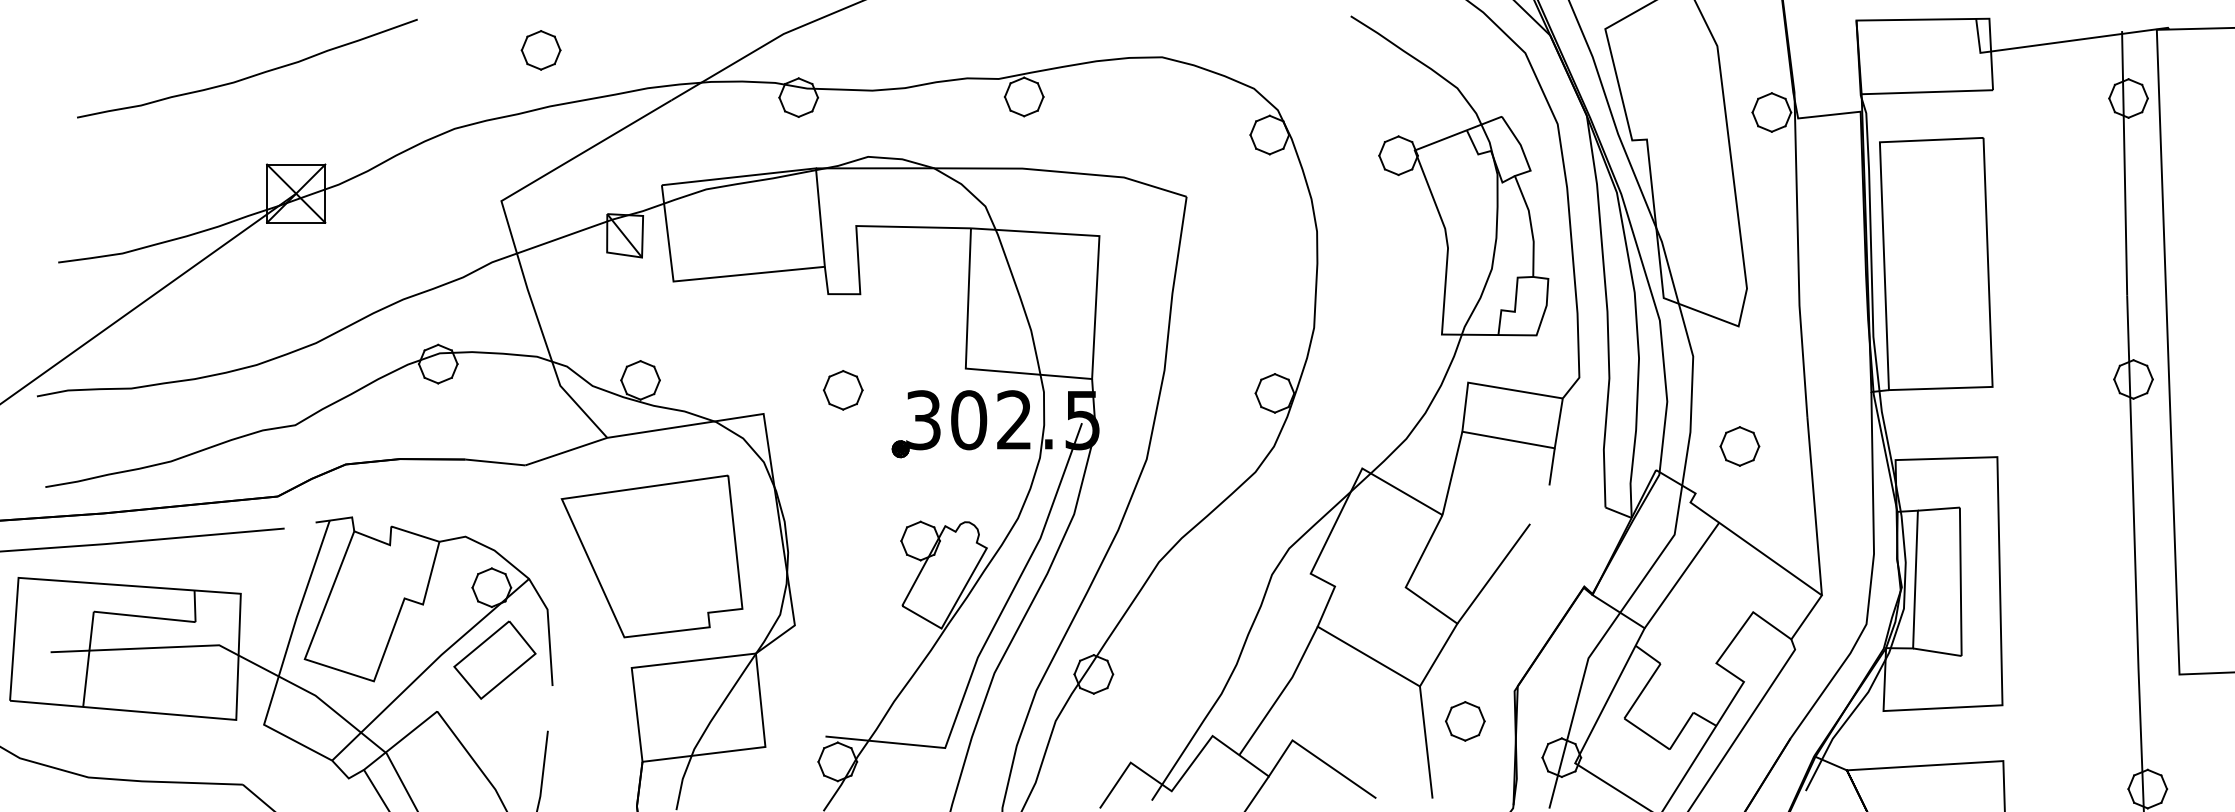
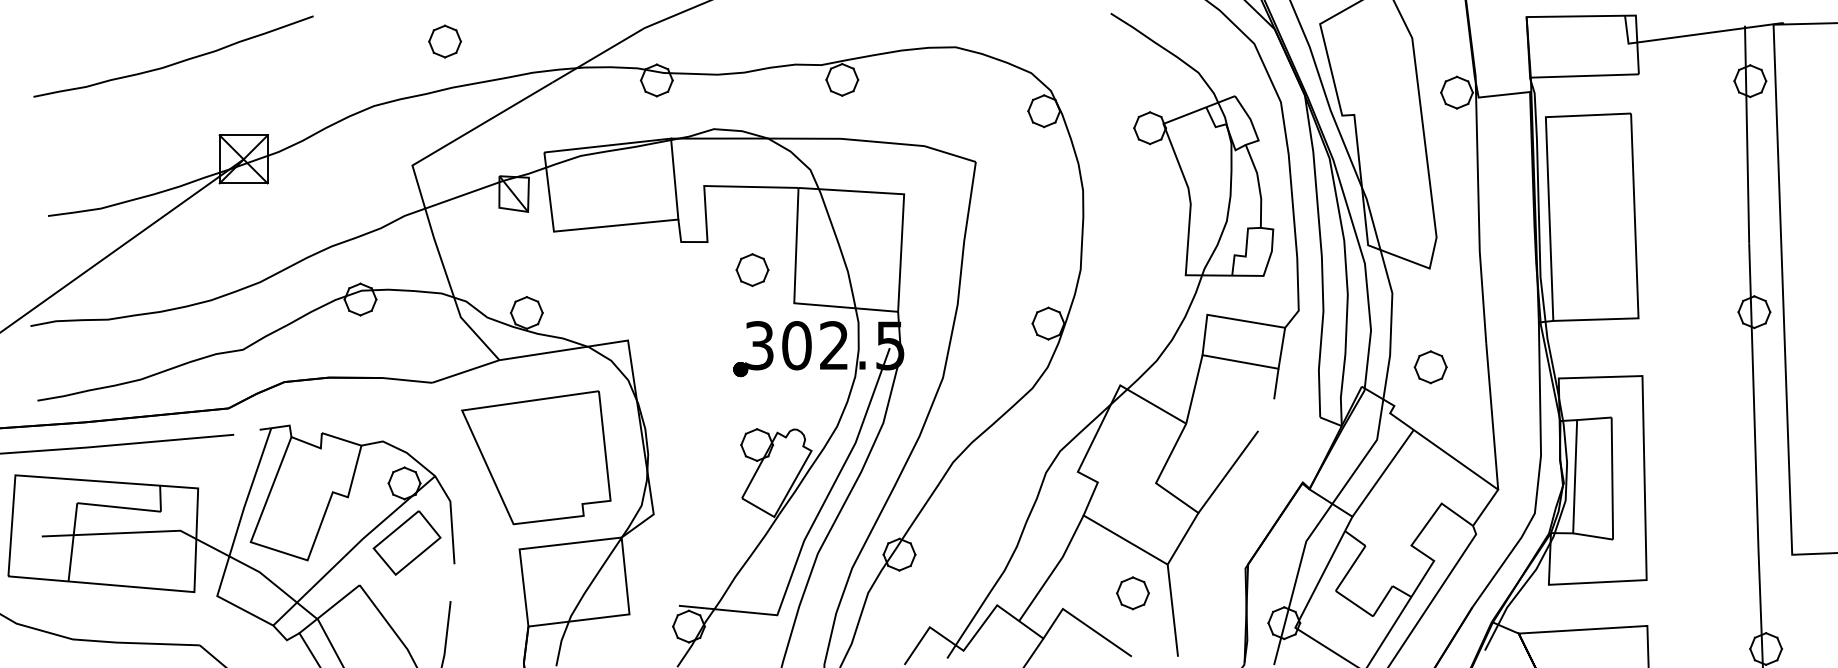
curve: (249, 75) -> (175, 62), moved
part: (843, 389) -> (752, 269), moved
part: (1464, 721) -> (1132, 593), moved

